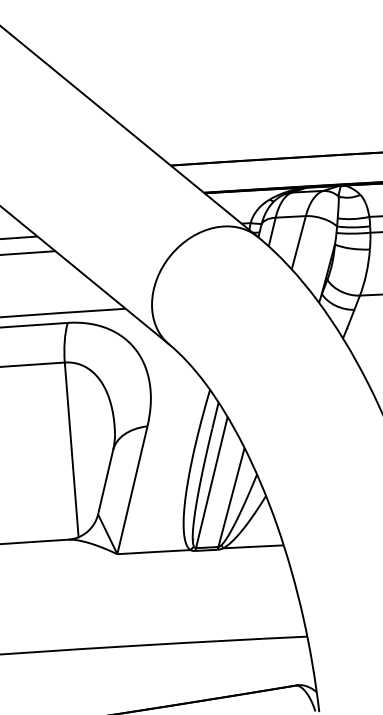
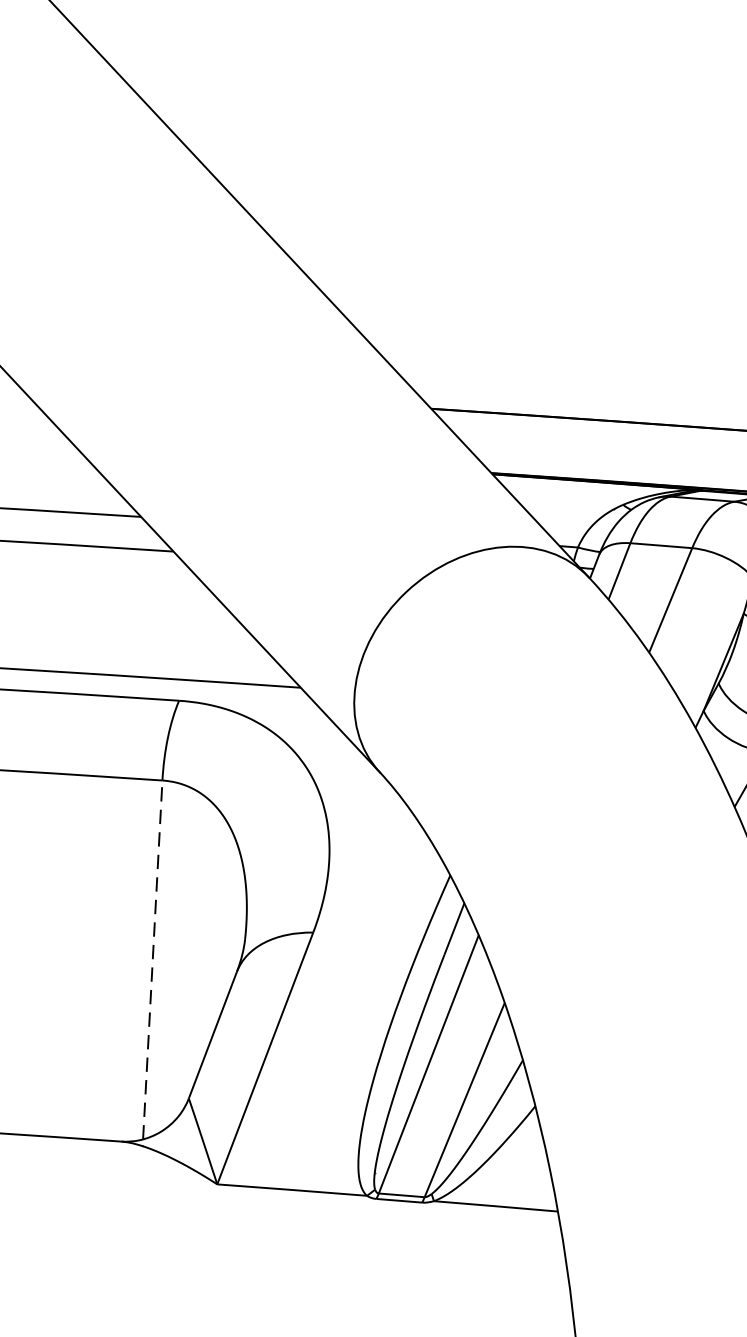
line: (71, 449) -> (152, 959), solid -> dashed

